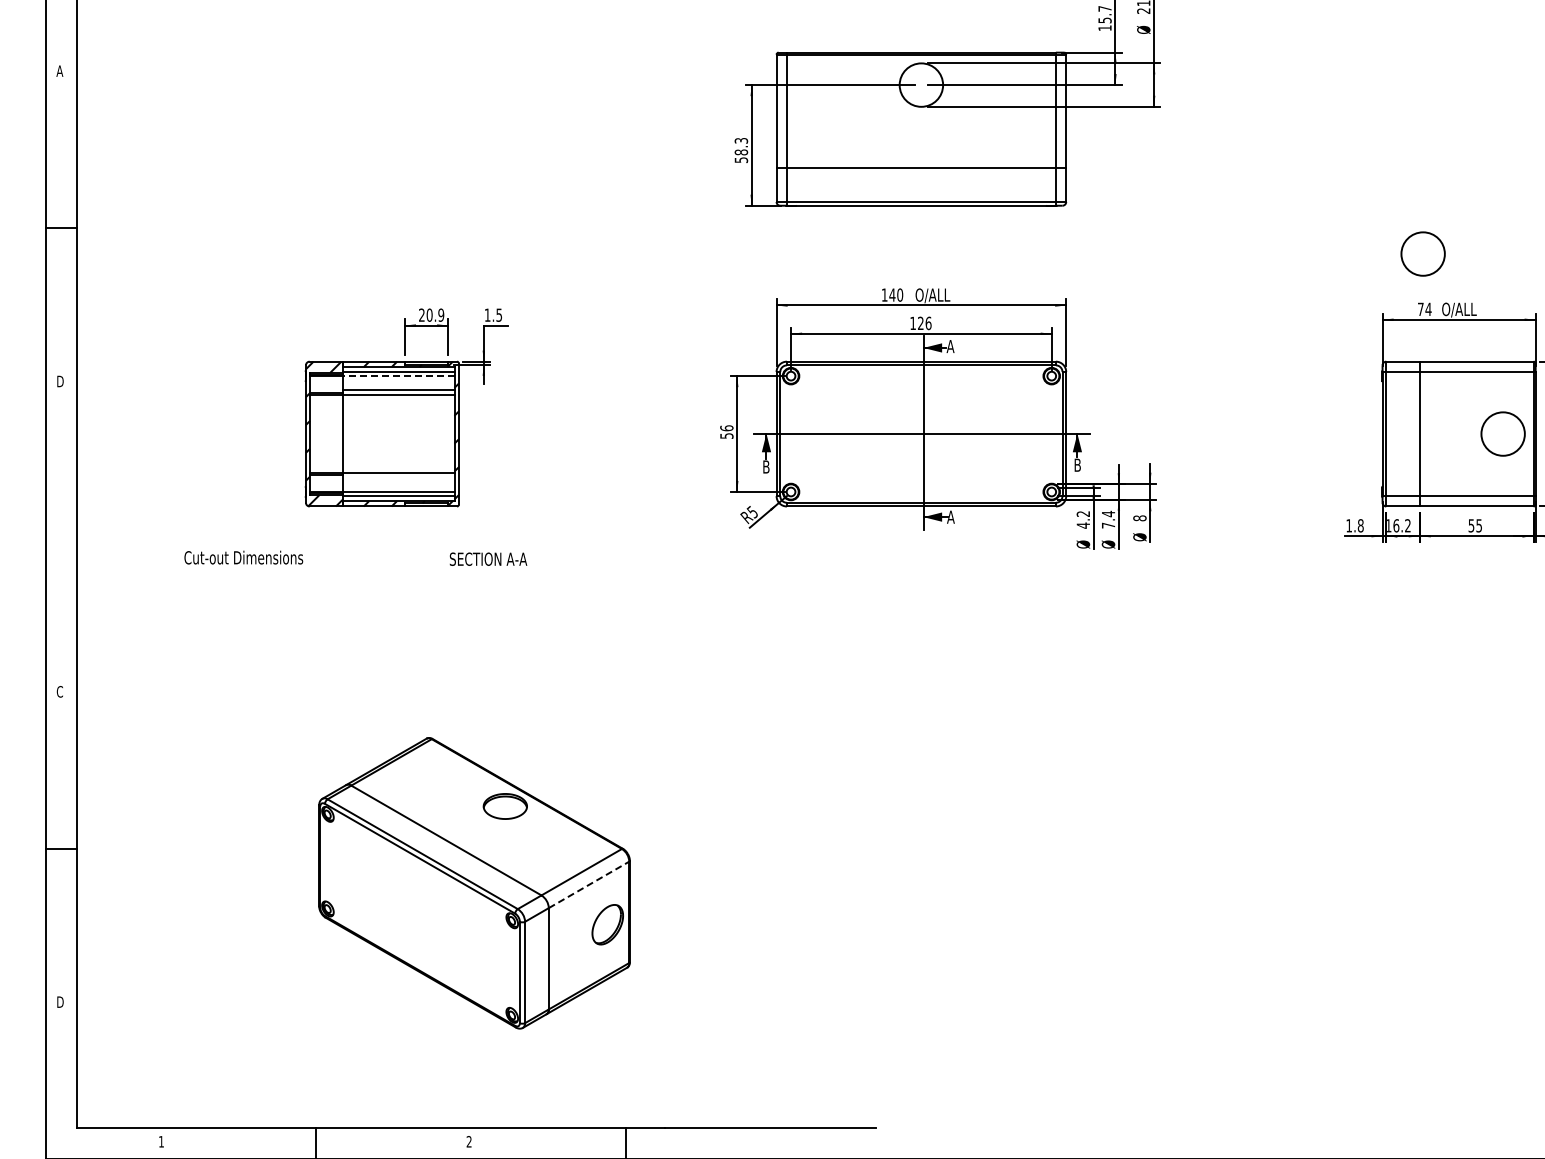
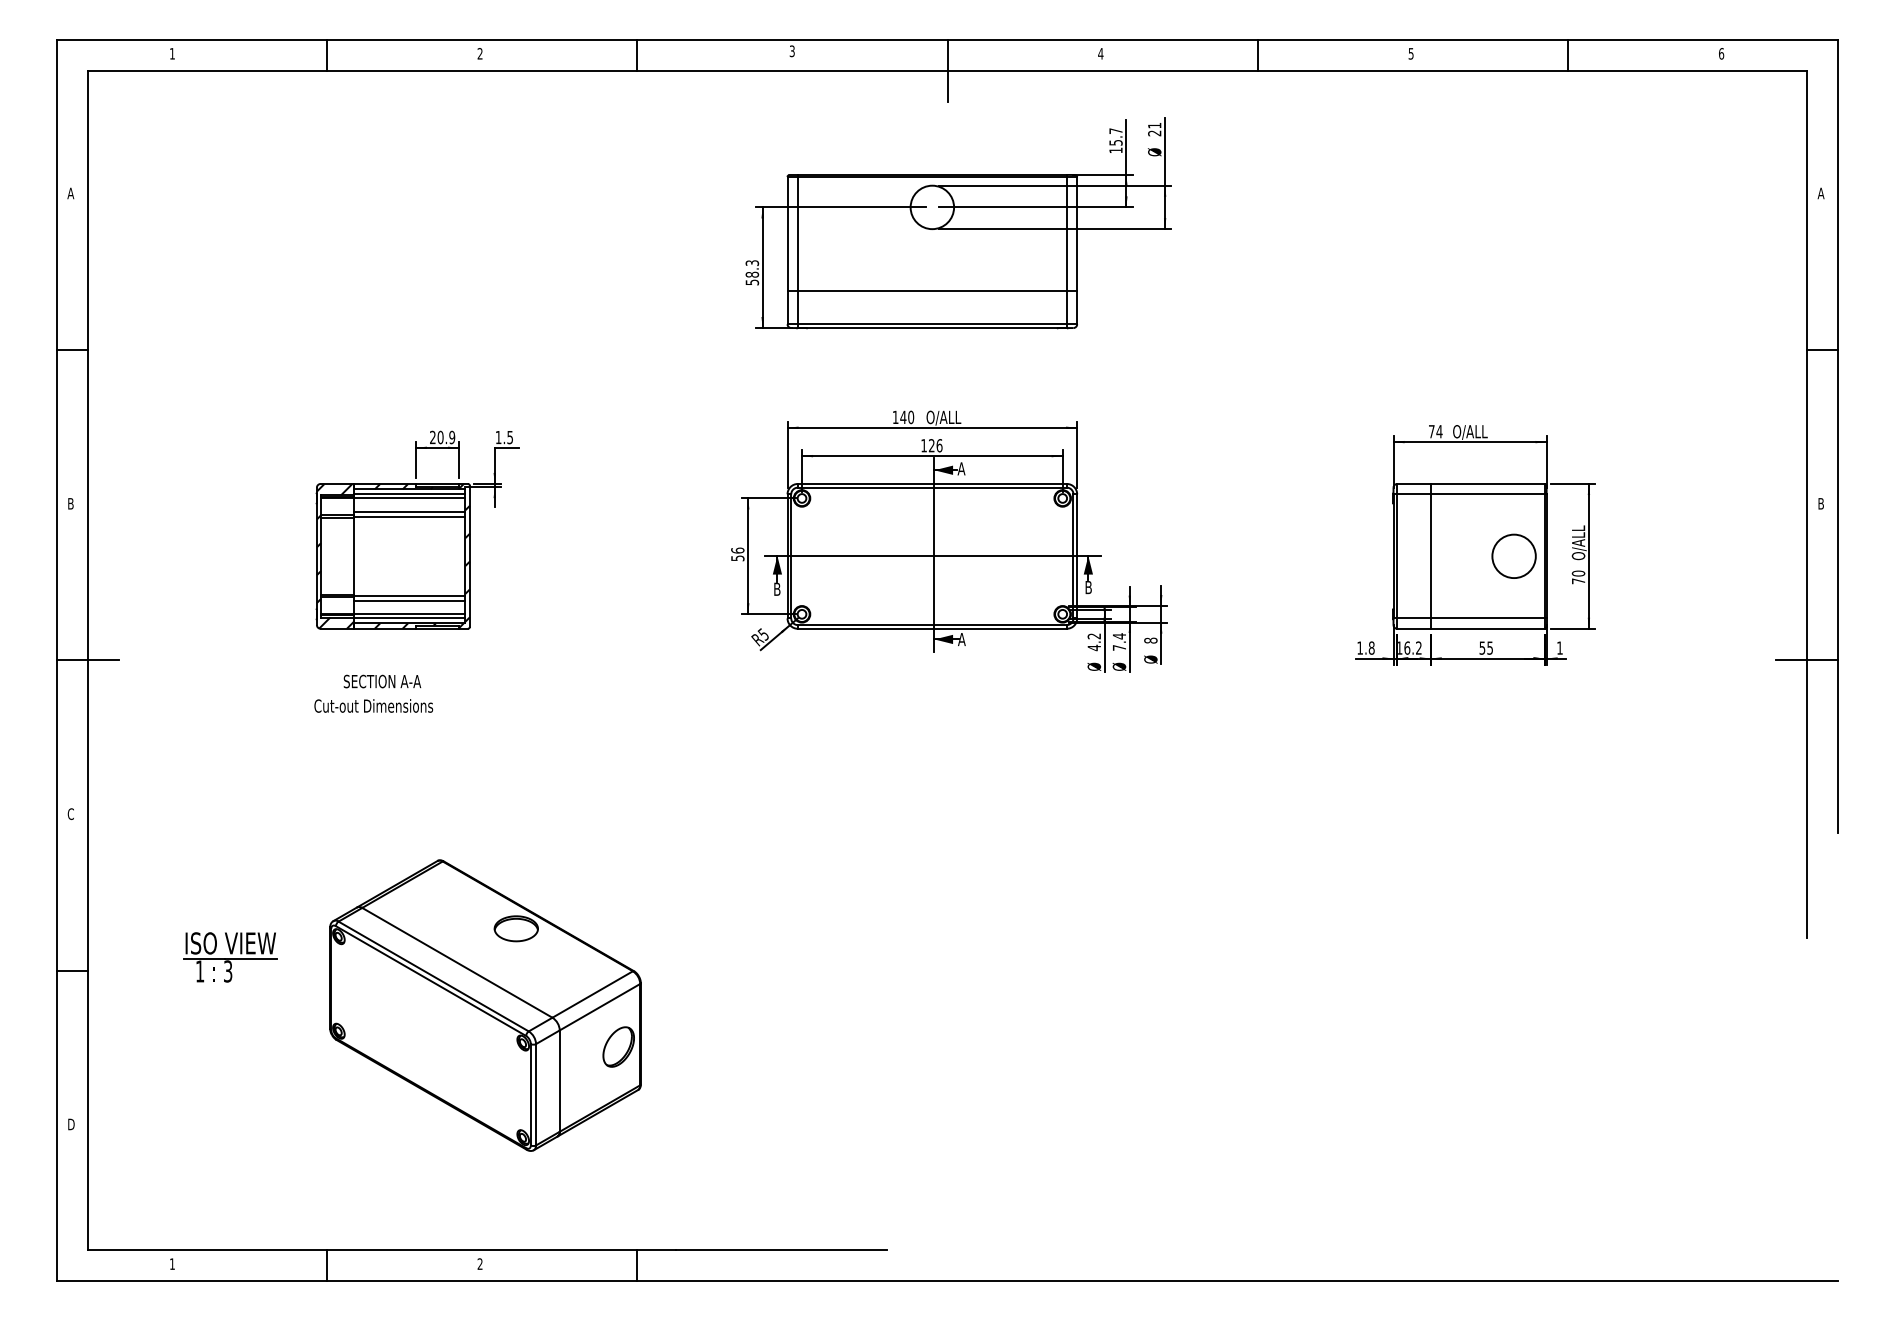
circle: (1422, 253) -> (1433, 375), removed
line: (398, 376) -> (409, 498), dashed -> solid
text: (60, 381) -> (71, 503), D -> B
line: (398, 478) -> (409, 600), added
line: (76, 538) -> (87, 660), added
text: (243, 557) -> (373, 705), moved
text: (488, 559) -> (382, 681), moved
part: (219, 835) -> (230, 957), added
line: (589, 884) -> (600, 1006), dashed -> solid

